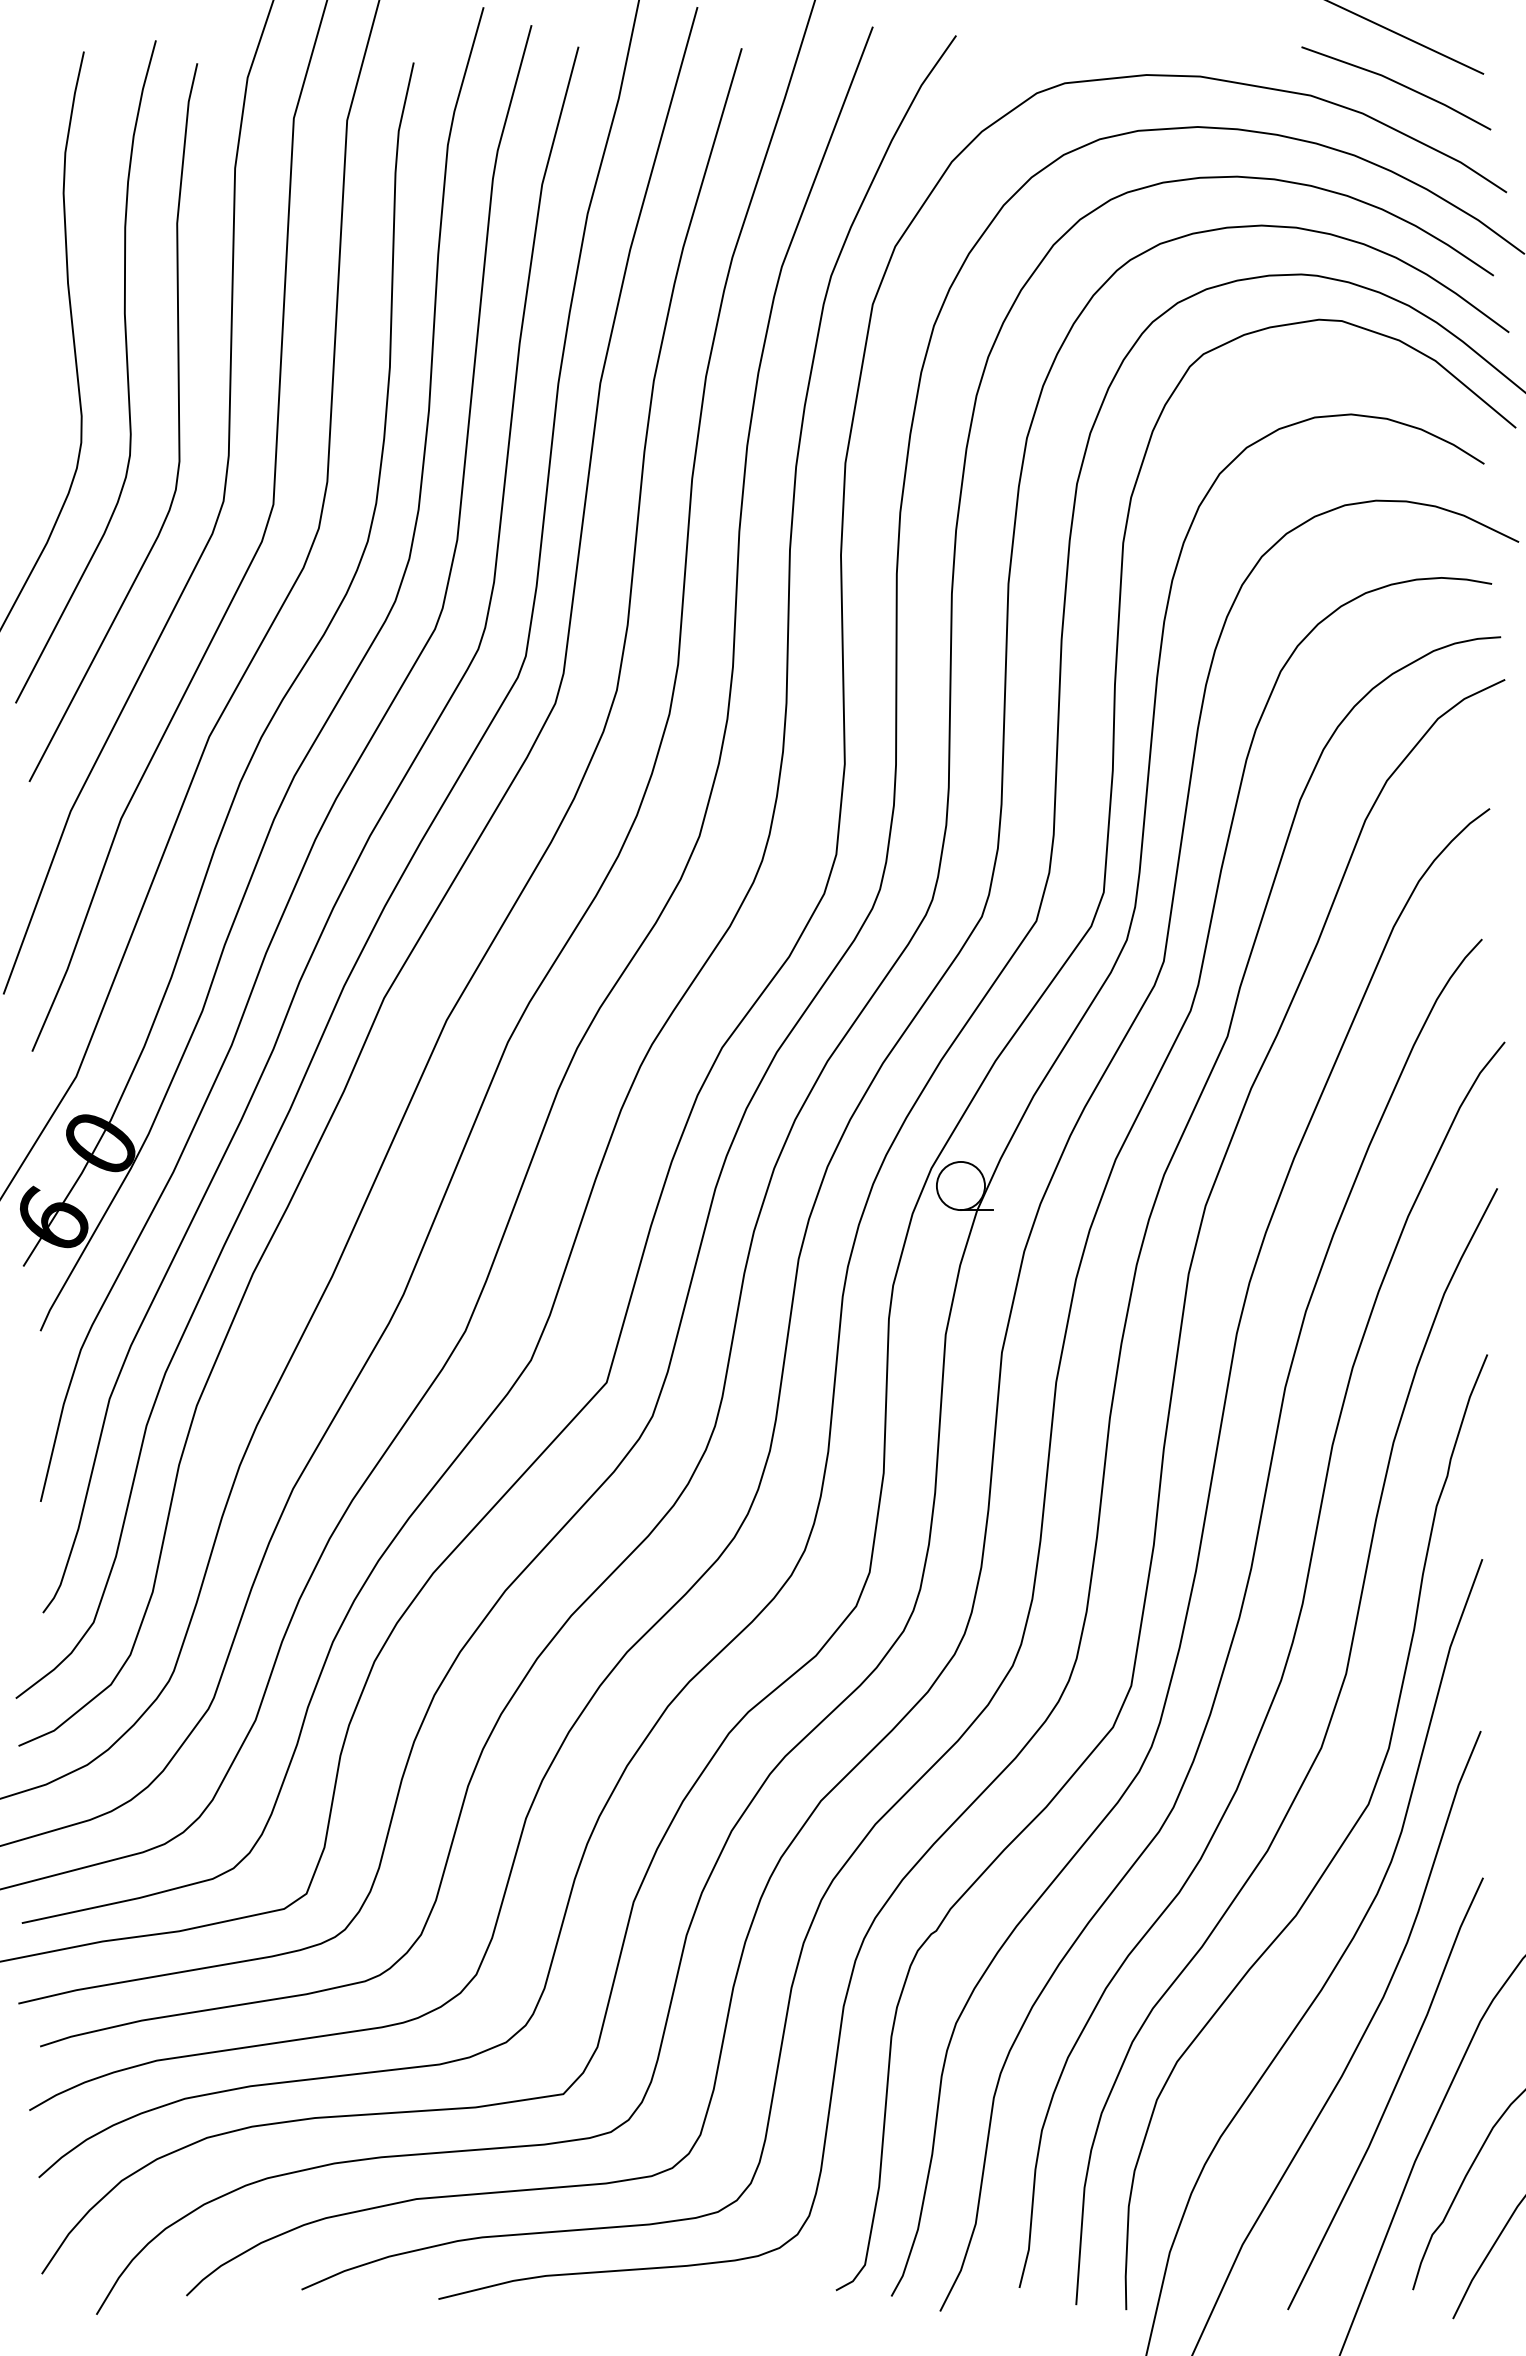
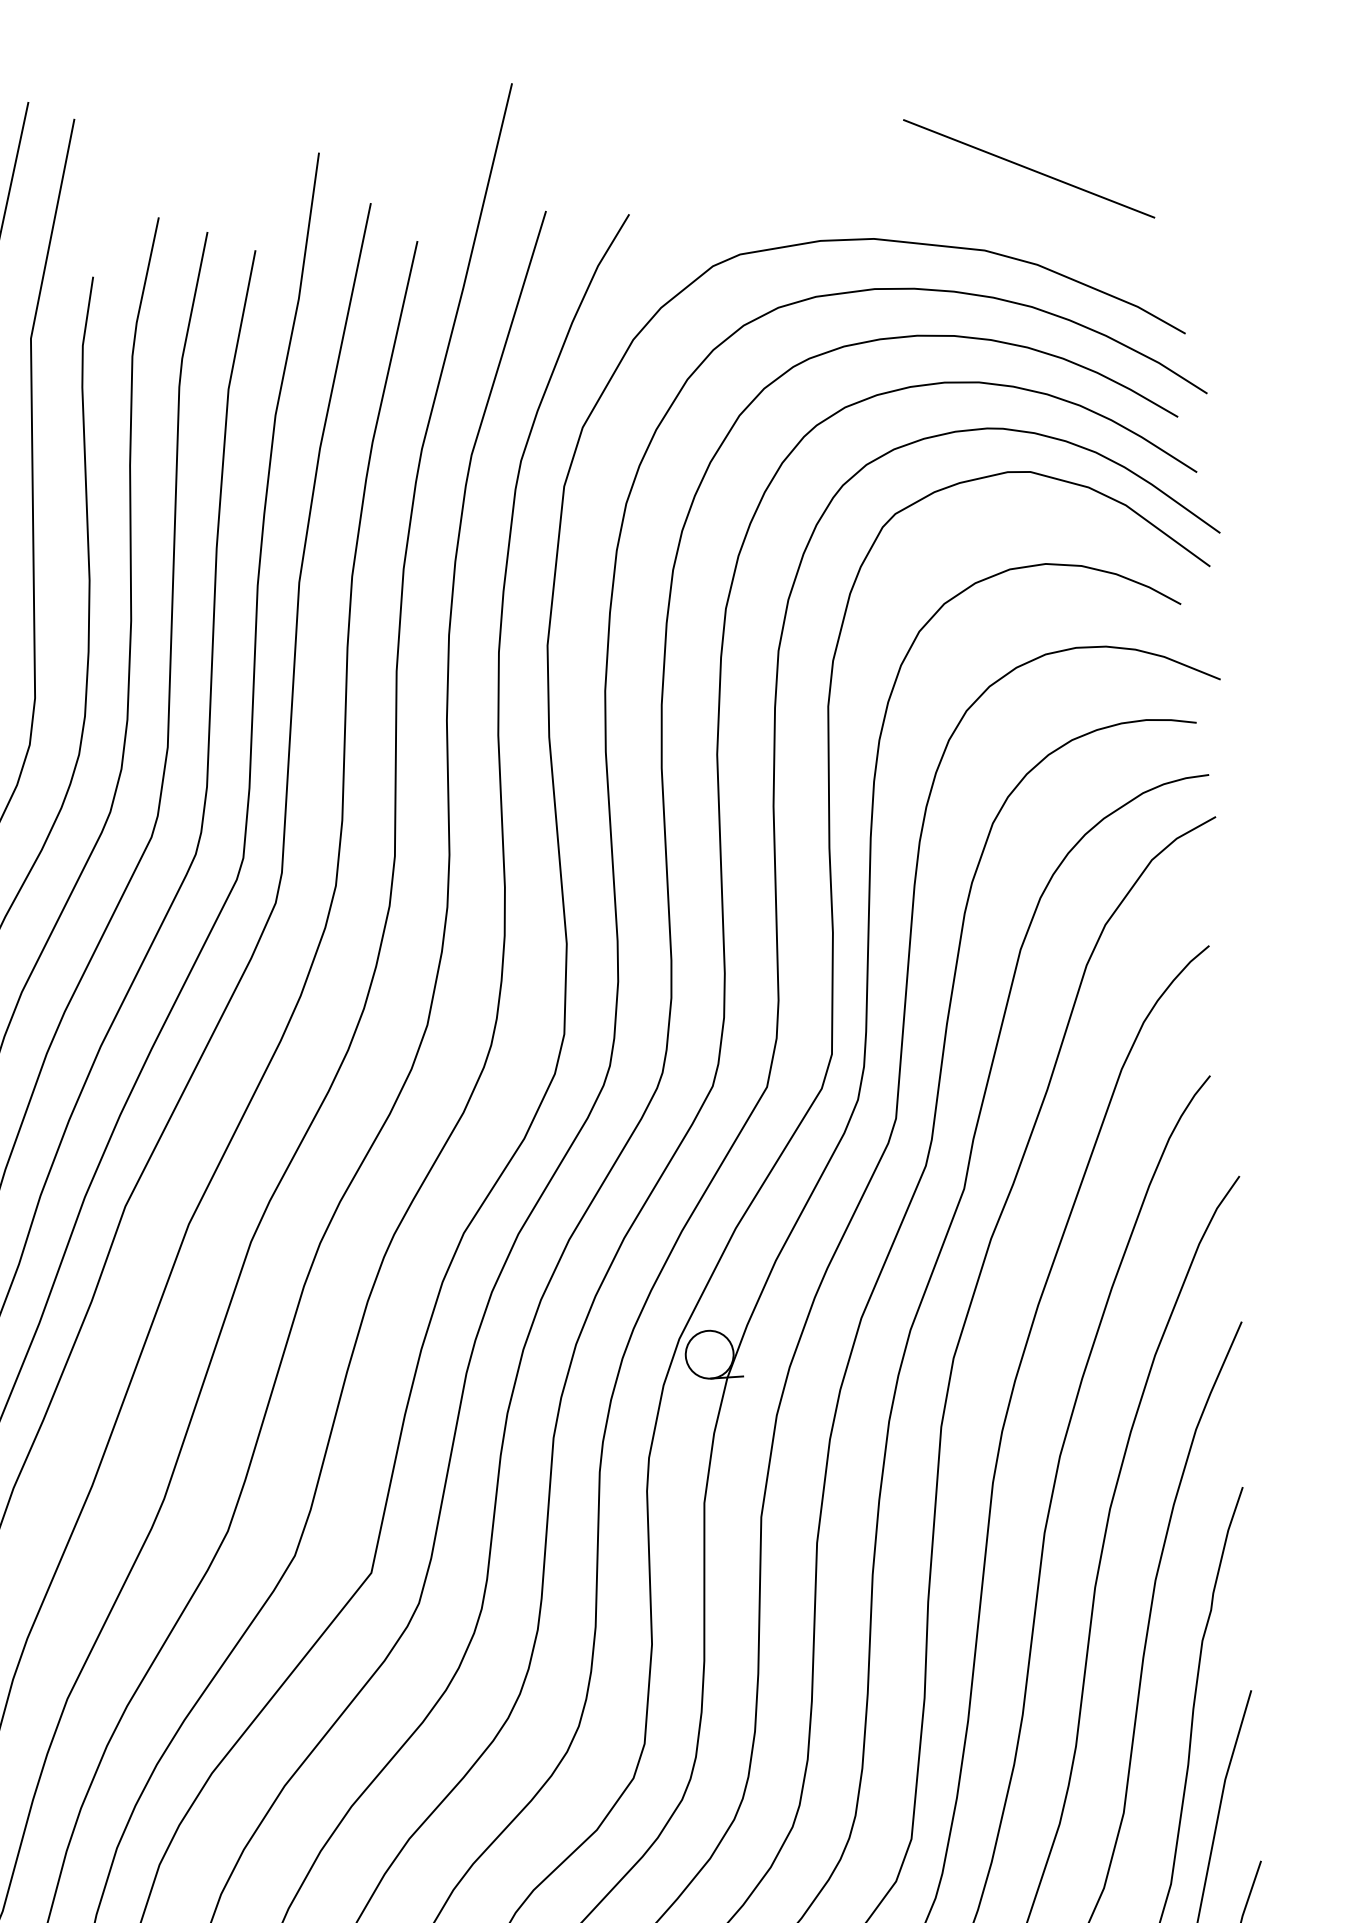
line: (1398, 84) -> (1071, 233), removed

